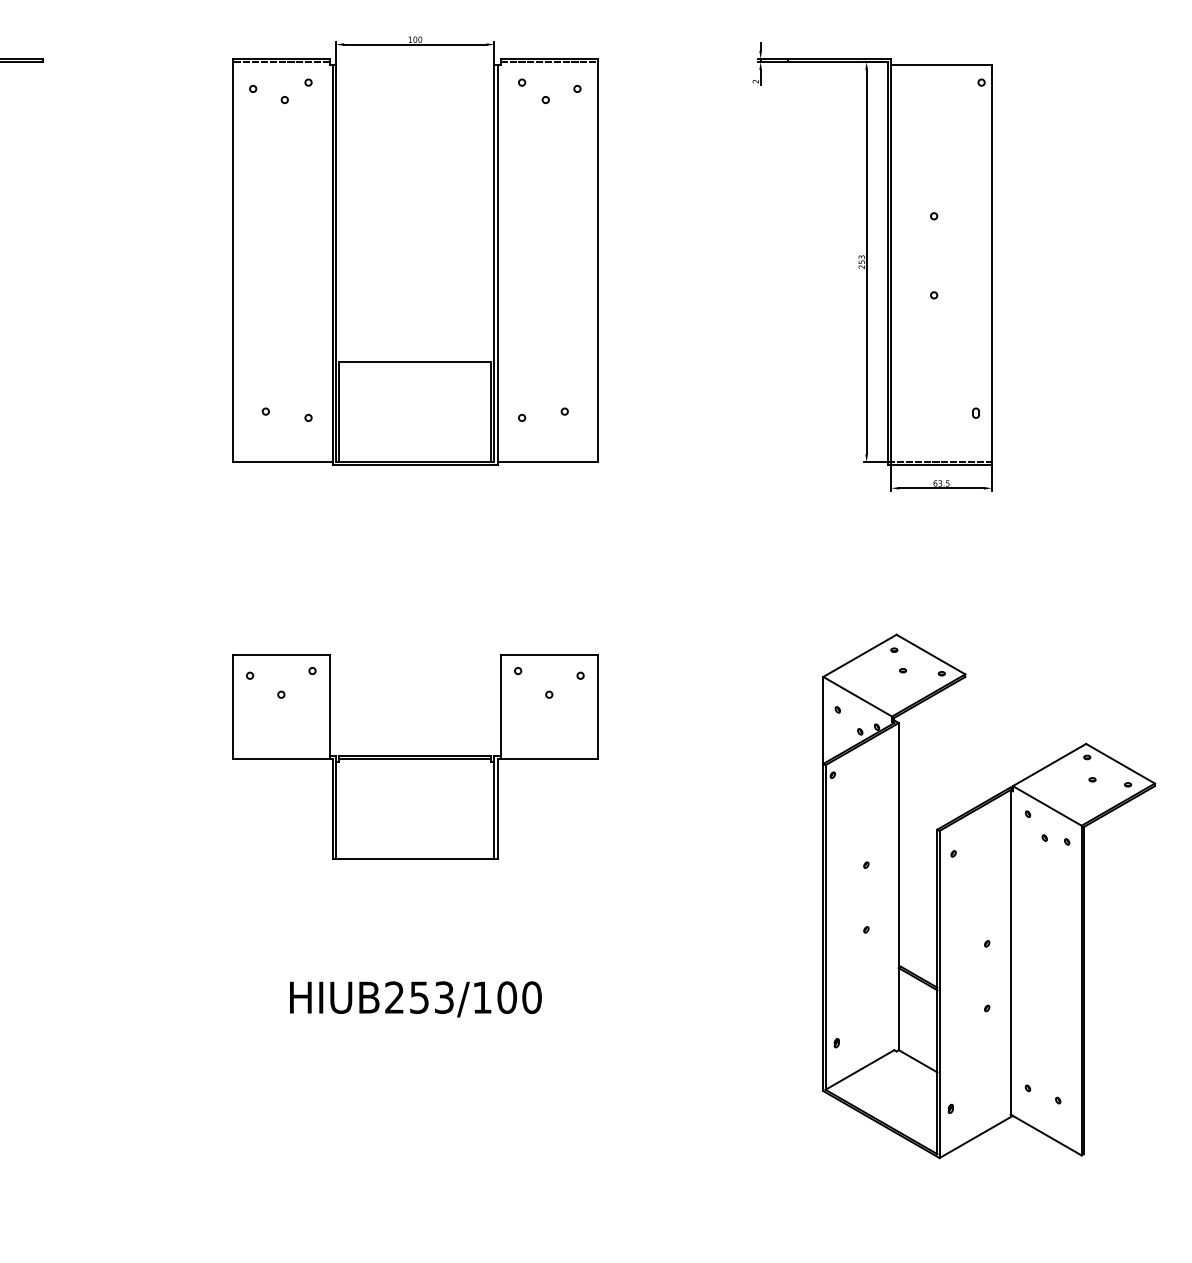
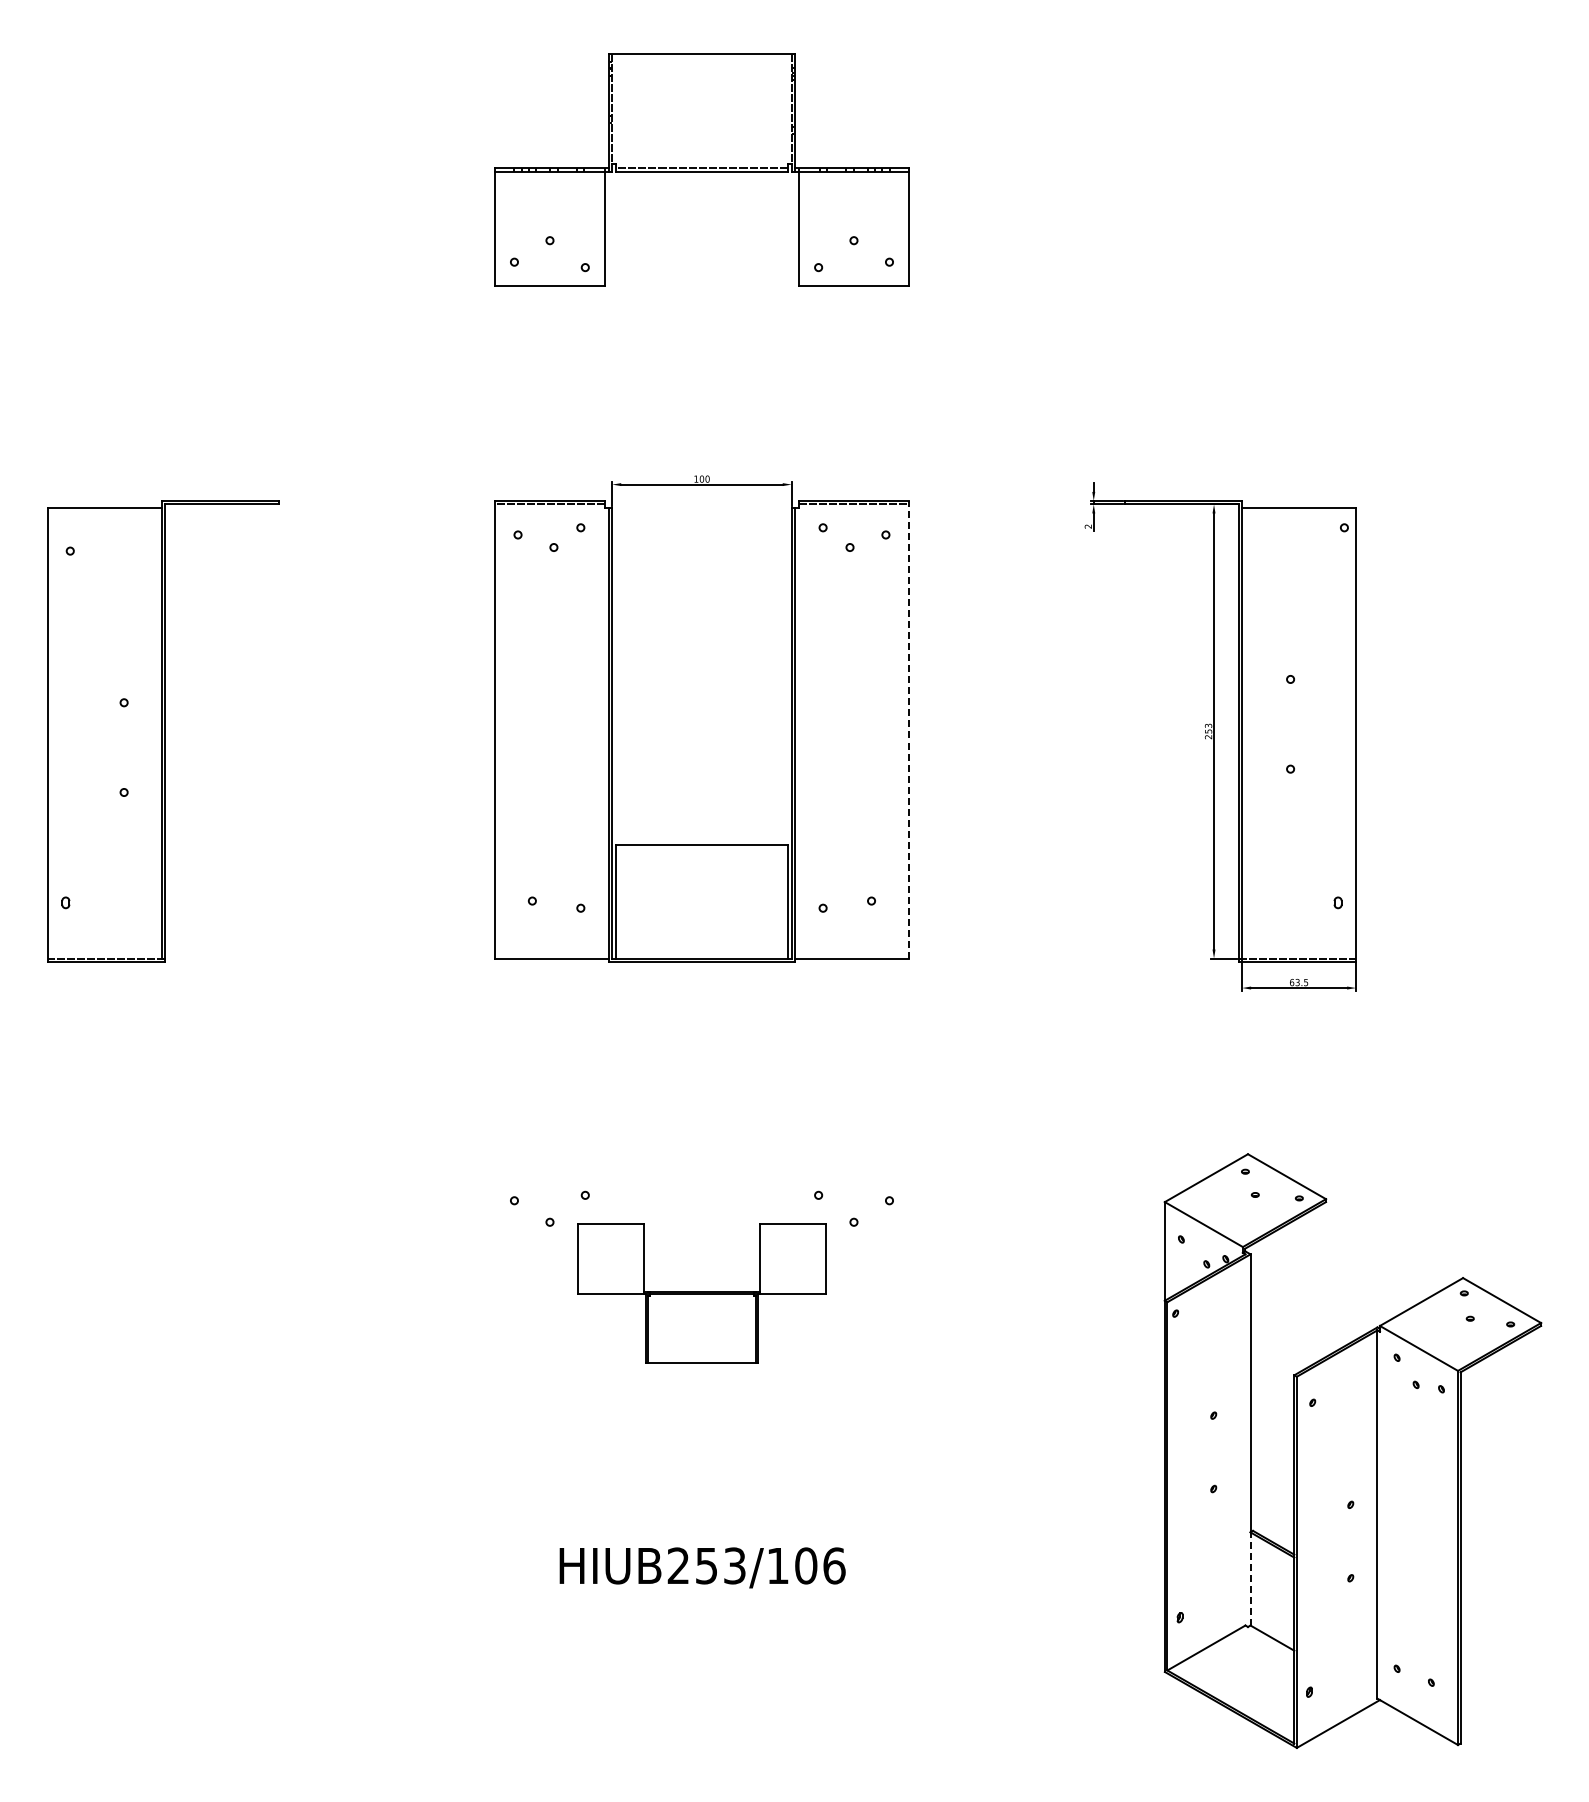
line: (598, 260) -> (909, 729), solid -> dashed
part: (414, 756) -> (701, 1292), size x0.6
text: (532, 997) -> (834, 1565), HIUB253/100 -> HIUB253/106
line: (898, 1008) -> (1250, 1578), solid -> dashed

